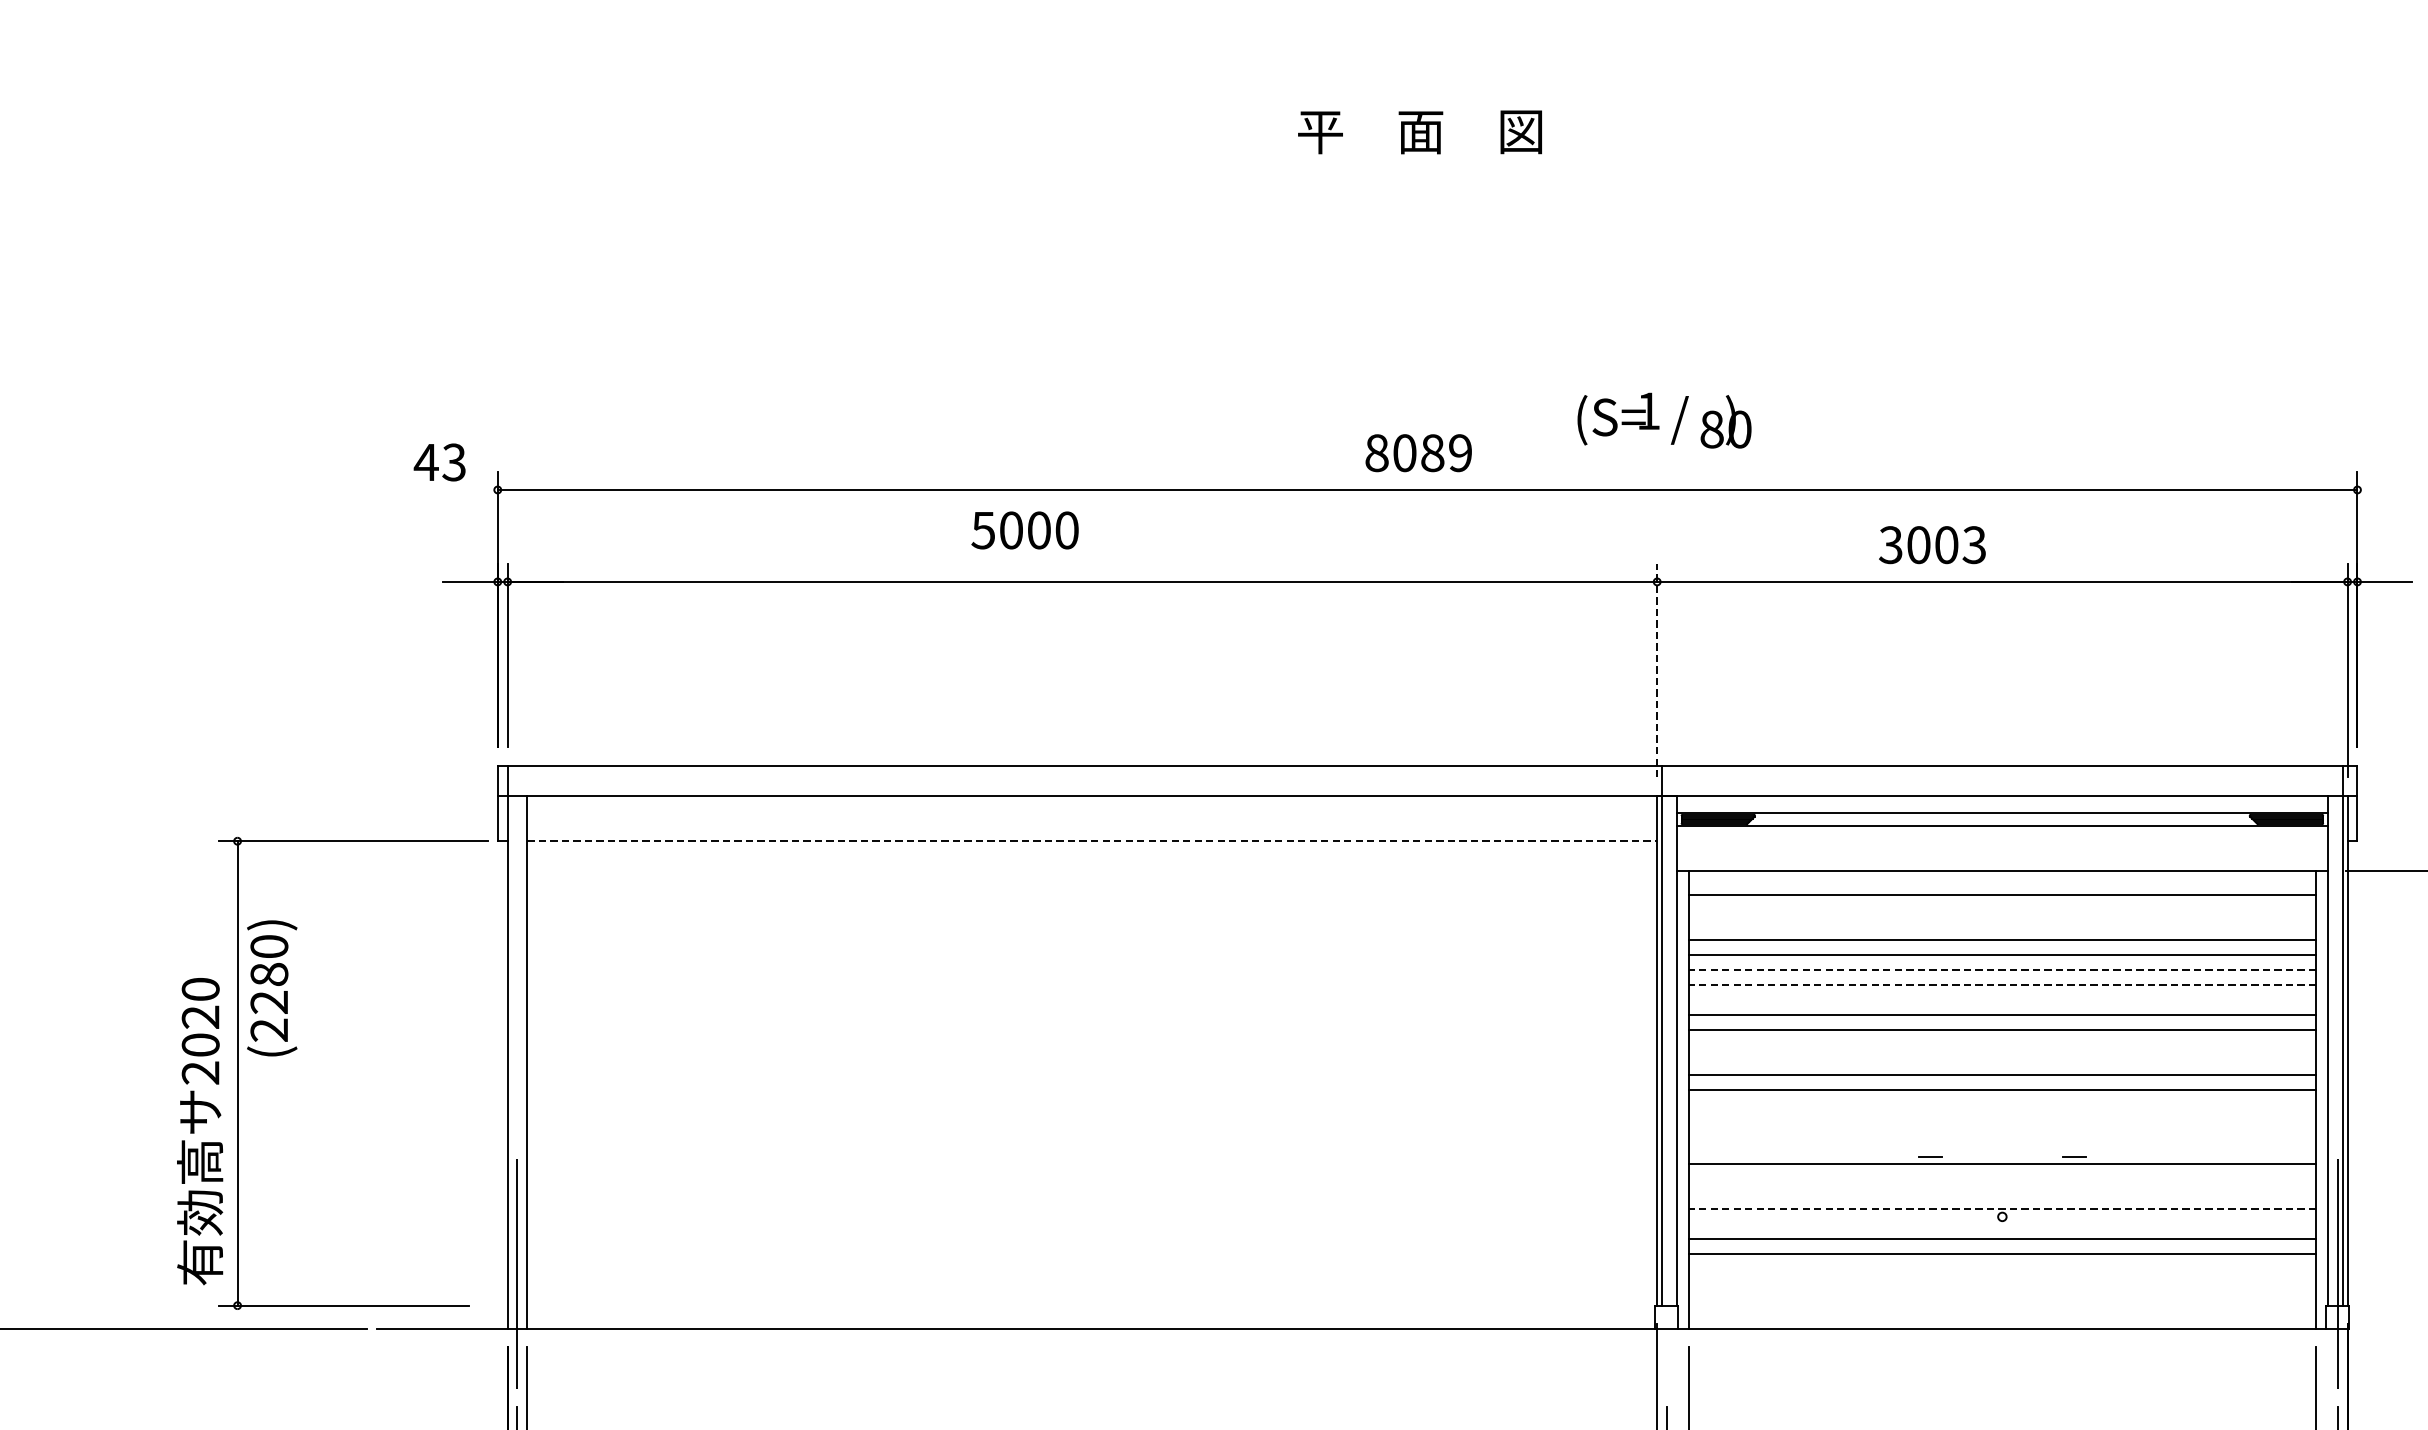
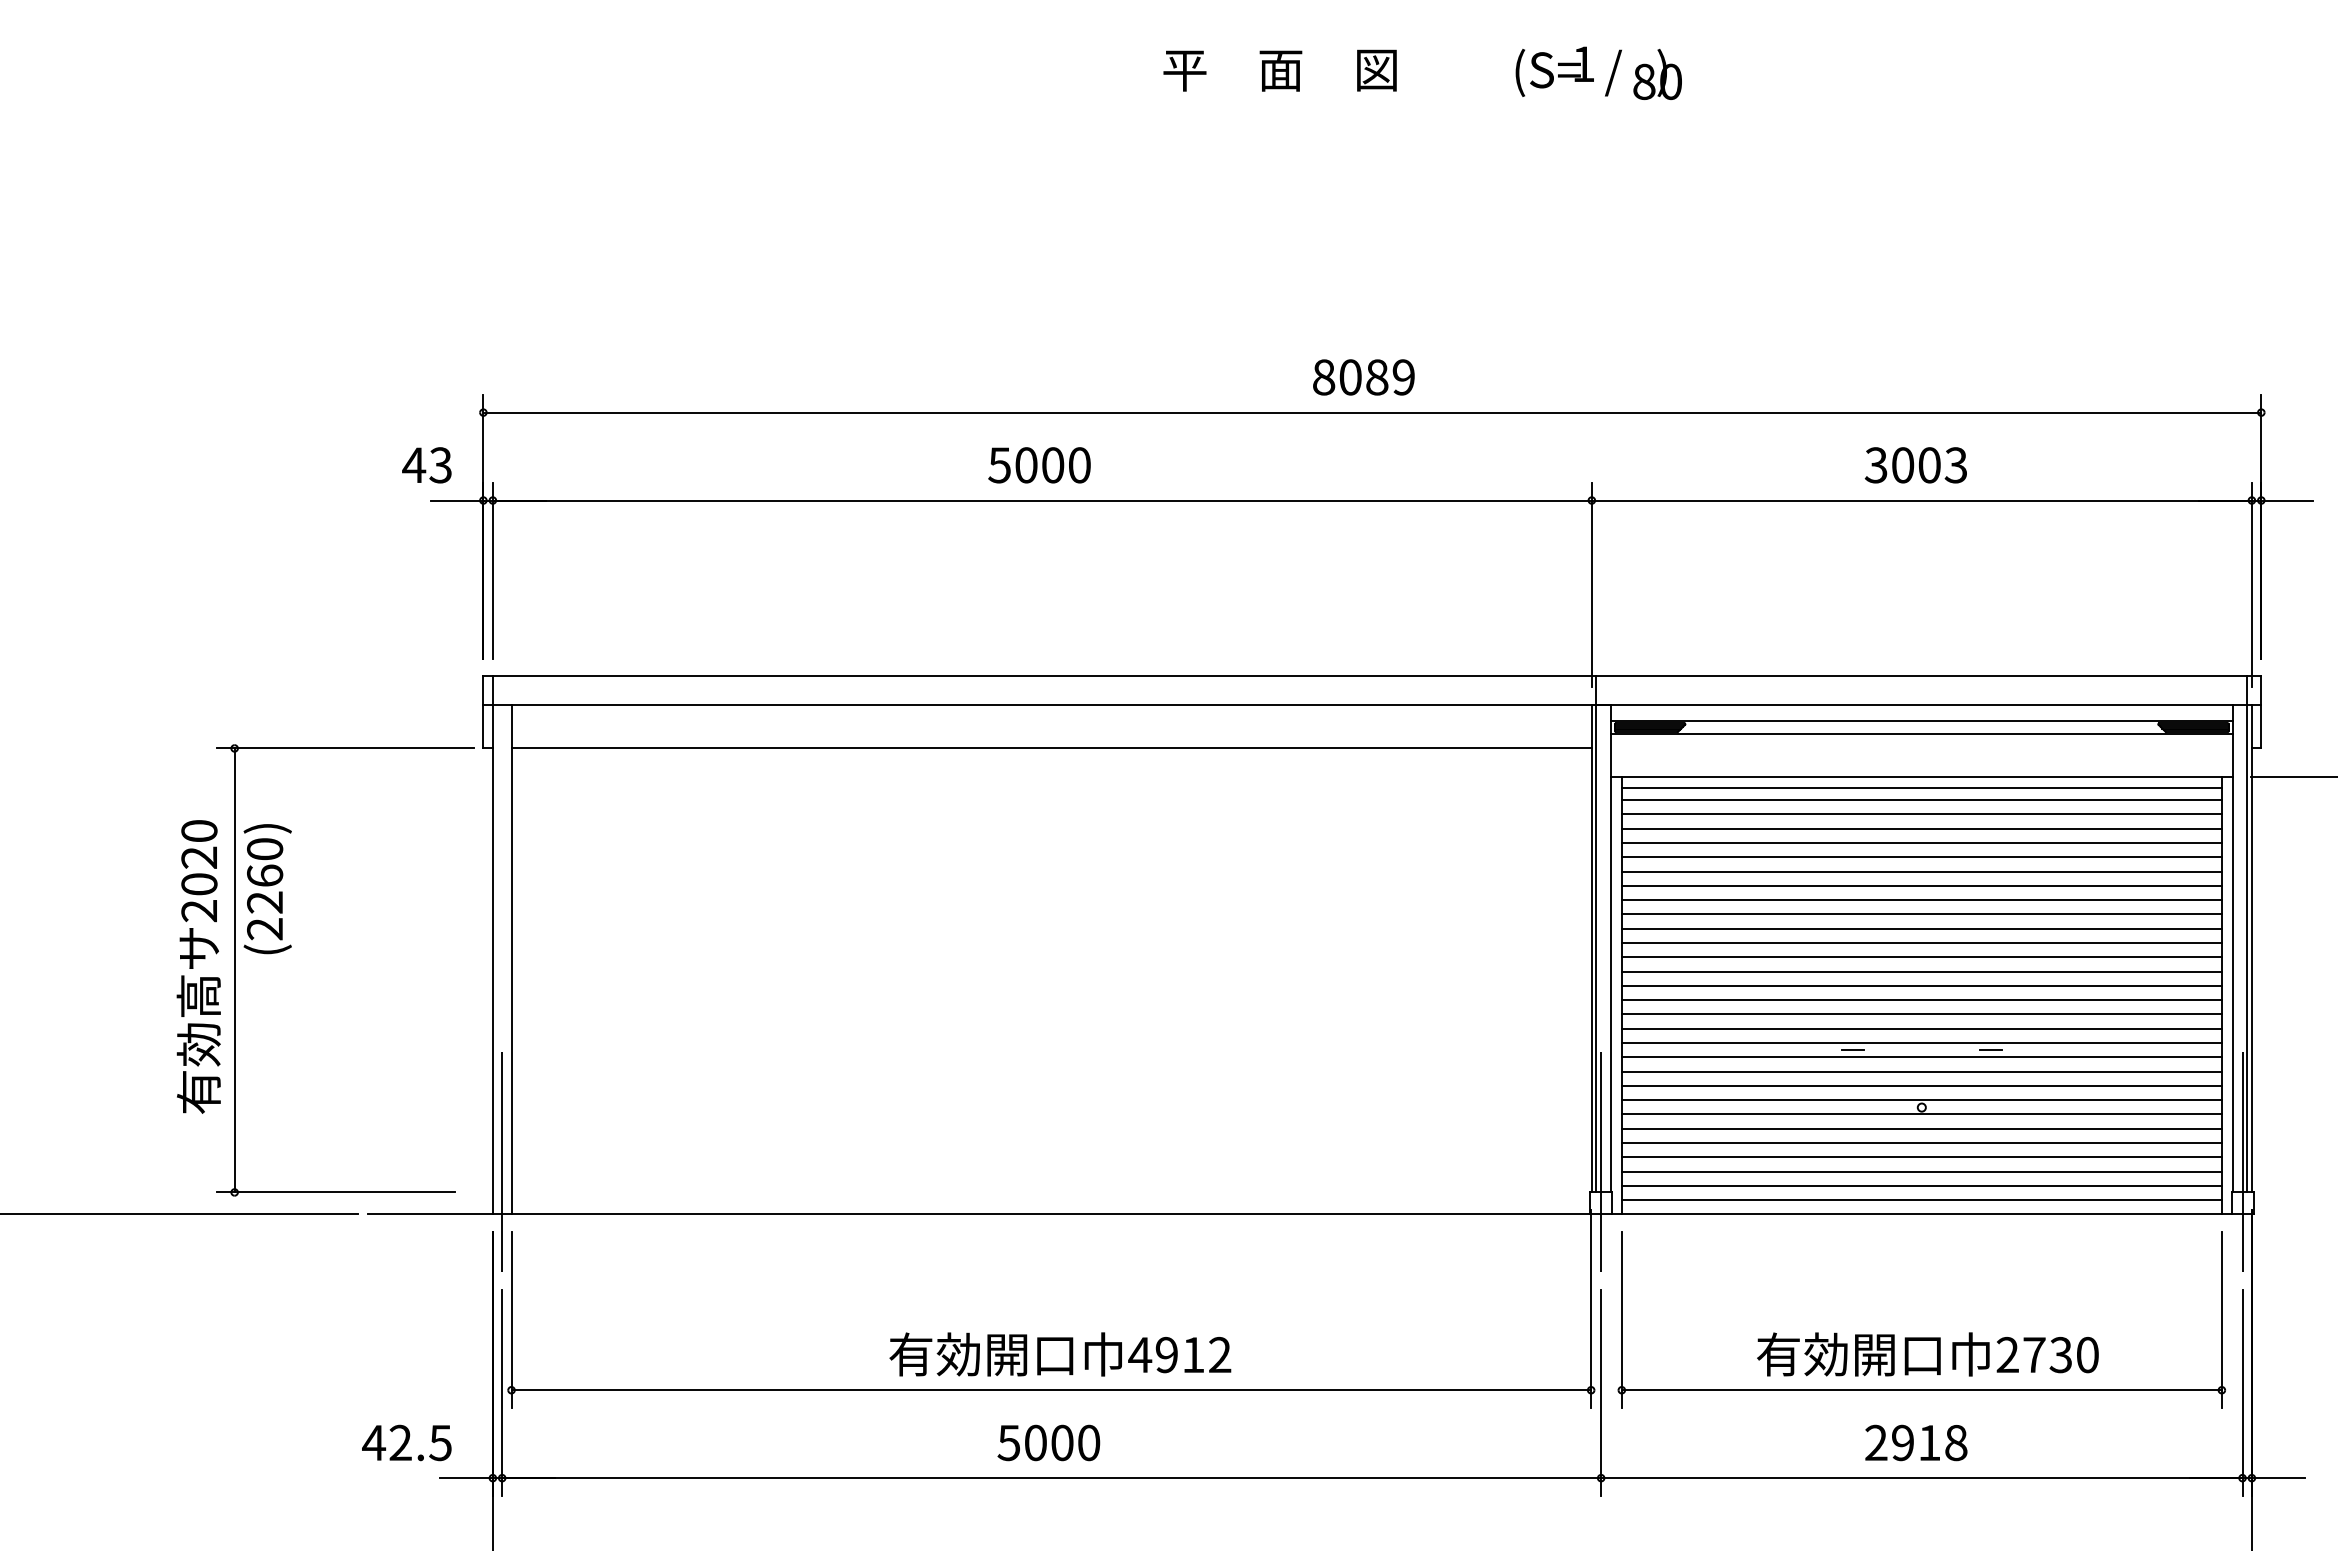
text: (1419, 132) -> (1279, 70), moved
text: (1664, 419) -> (1598, 72), moved
text: (439, 462) -> (426, 465), moved
text: (1025, 530) -> (1039, 465), moved
text: (1931, 545) -> (1915, 465), moved
line: (1656, 669) -> (1591, 584), dashed -> solid
line: (1093, 841) -> (1052, 748), dashed -> solid
line: (2002, 883) -> (1921, 788), added
line: (2002, 910) -> (1921, 814), added
line: (2002, 924) -> (1921, 828), added
line: (2002, 969) -> (1921, 871), dashed -> solid
text: (269, 974) -> (265, 875), (2280) -> (2260)
line: (2002, 984) -> (1921, 885), dashed -> solid
line: (2002, 1000) -> (1921, 900), added
line: (2002, 1044) -> (1921, 942), added
line: (2002, 1059) -> (1921, 957), added
line: (2002, 1104) -> (1921, 1000), added
line: (2002, 1119) -> (1921, 1014), added
text: (199, 1131) -> (198, 966), moved
line: (2002, 1134) -> (1921, 1028), added
line: (2002, 1148) -> (1921, 1042), added
line: (2002, 1179) -> (1921, 1071), added
line: (2002, 1193) -> (1921, 1085), added
line: (2002, 1209) -> (1921, 1100), dashed -> solid
line: (2002, 1224) -> (1921, 1114), added
line: (2002, 1269) -> (1921, 1157), added
line: (1667, 1270) -> (1601, 1158), added
line: (2002, 1283) -> (1921, 1171), added
line: (2002, 1298) -> (1921, 1185), added
line: (2002, 1314) -> (1921, 1200), added

